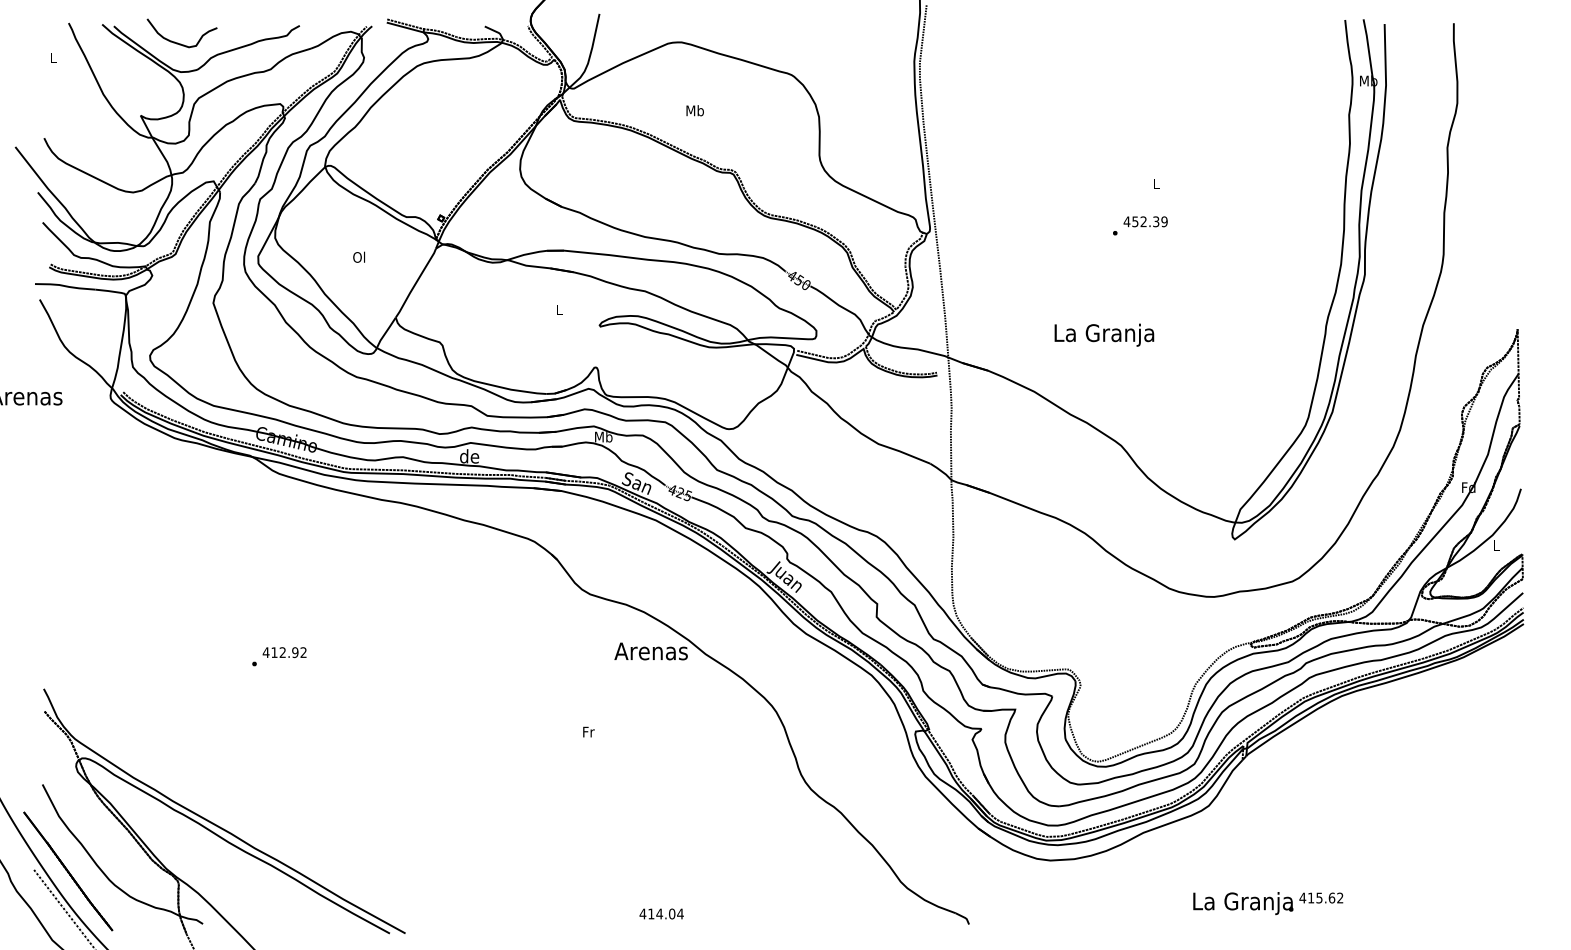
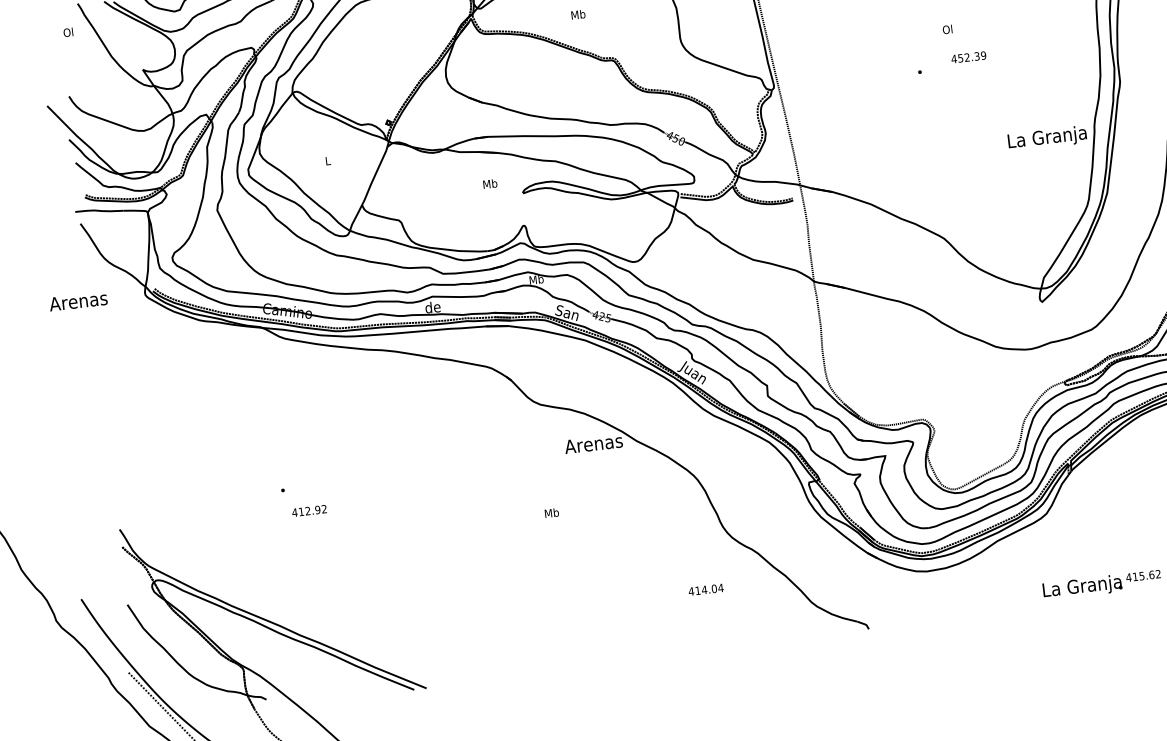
text: (52, 57) -> (68, 32), L -> Ol
text: (1156, 183) -> (947, 29), L -> Ol
text: (1145, 221) -> (968, 57), moved
text: (359, 256) -> (327, 160), Ol -> L
text: (559, 309) -> (490, 183), L -> Mb
text: (1104, 334) -> (1047, 137), moved
text: (284, 652) -> (309, 510), moved
text: (588, 731) -> (551, 512), Fr -> Mb
line: (68, 871) -> (155, 670), removed
text: (661, 913) -> (705, 589), moved

